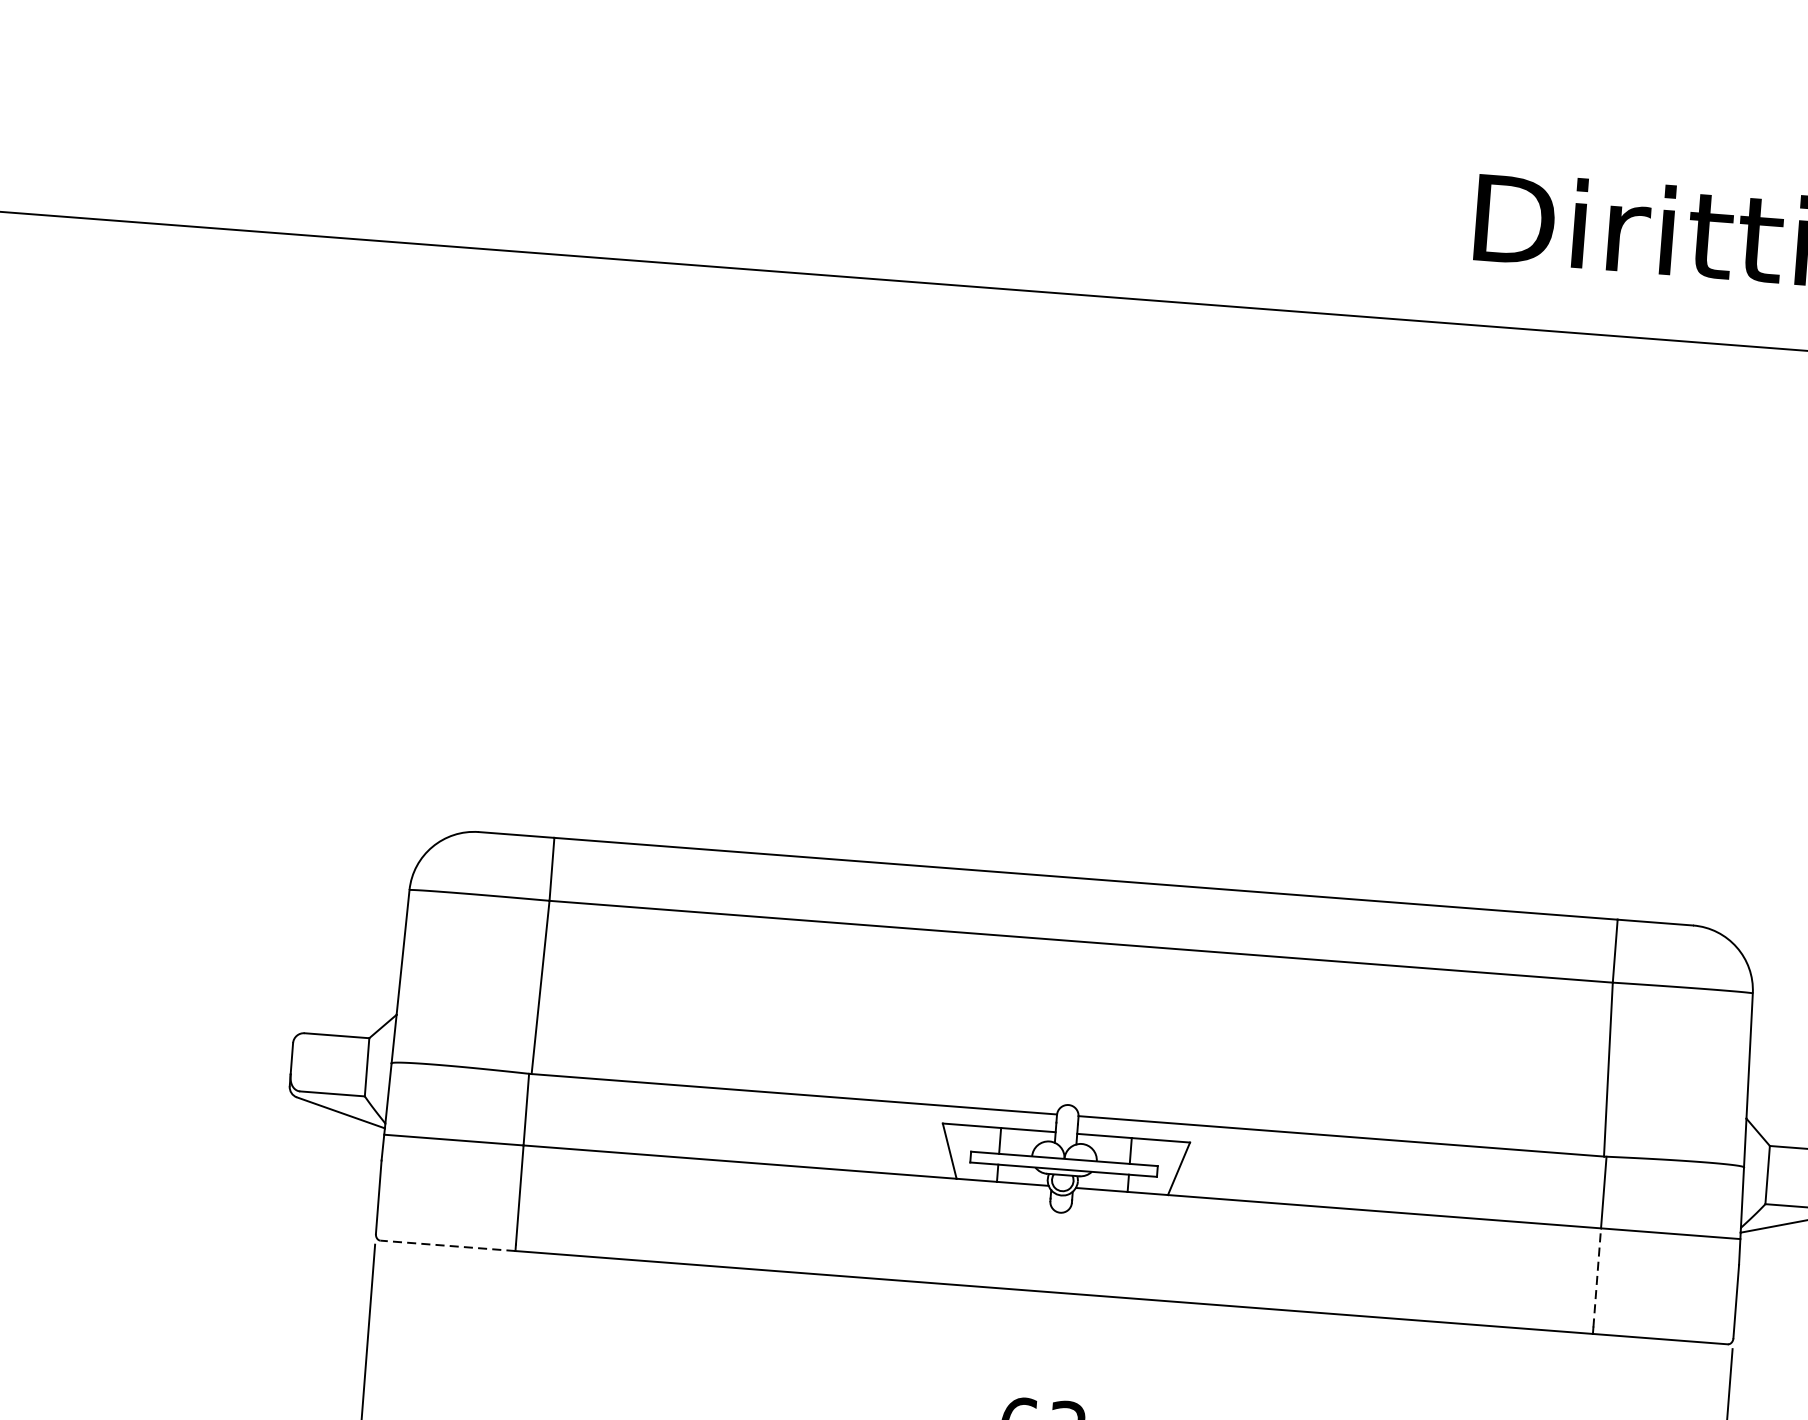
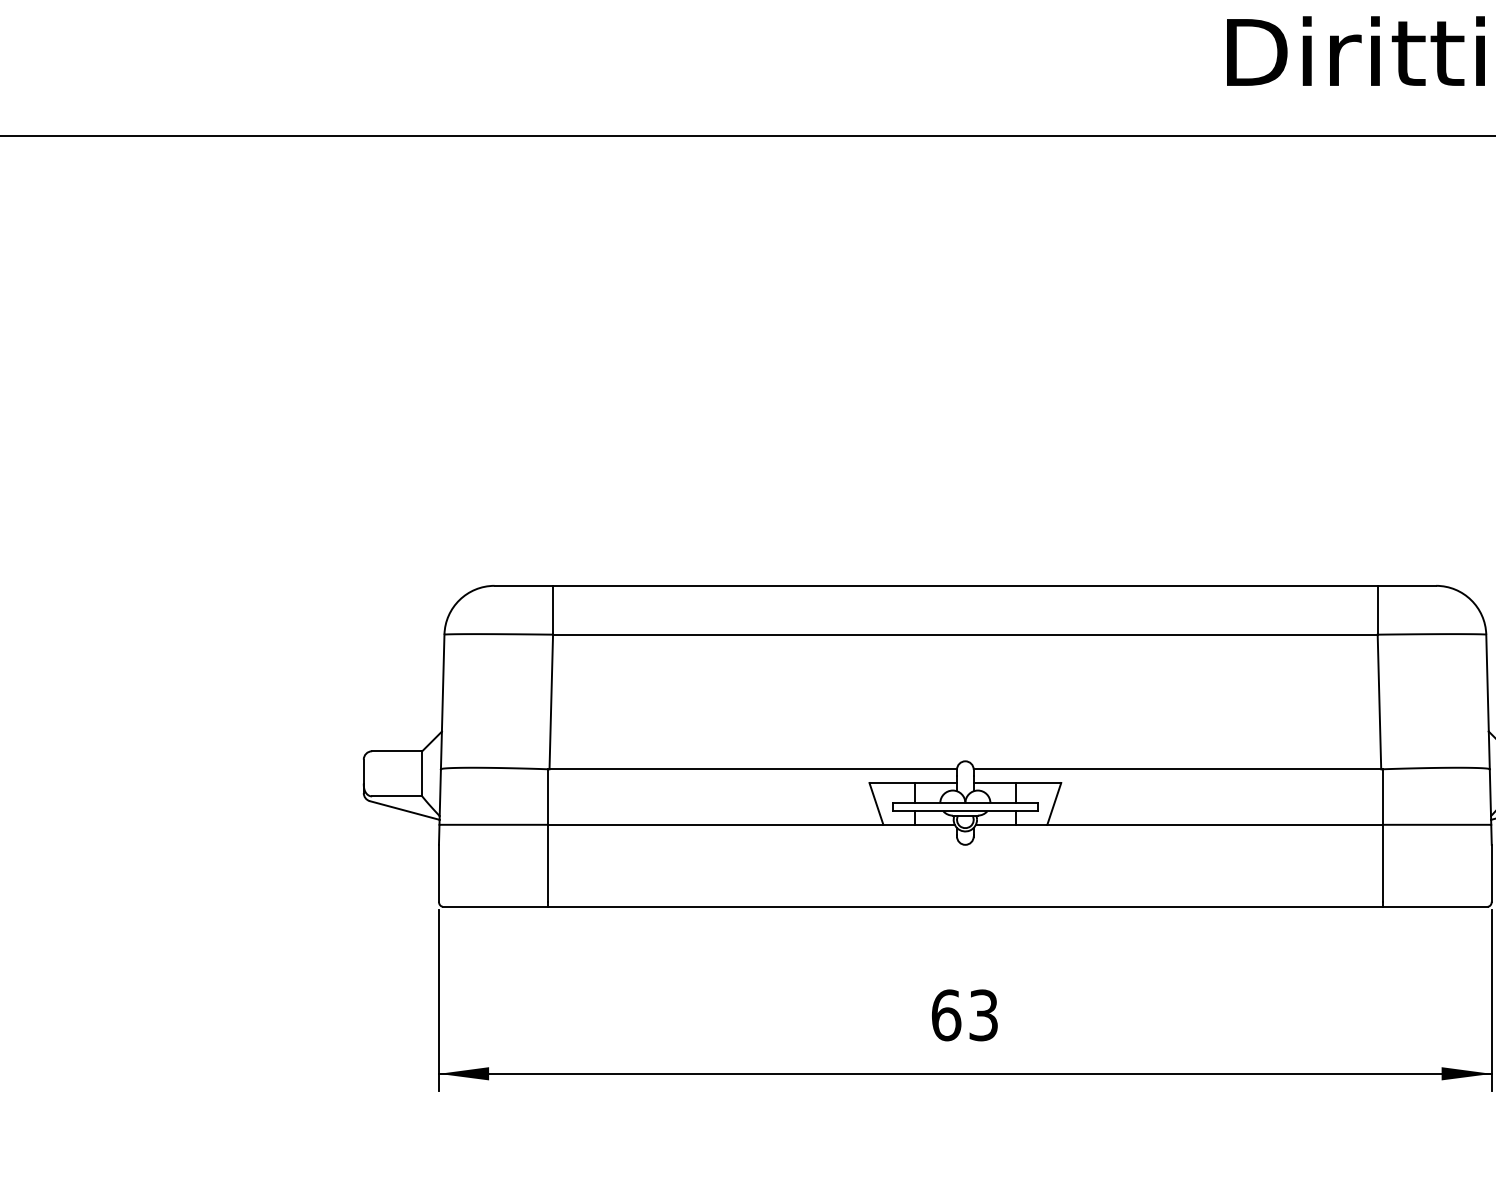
line: (447, 1245) -> (494, 906), dashed -> solid
line: (1597, 1276) -> (1383, 862), dashed -> solid

